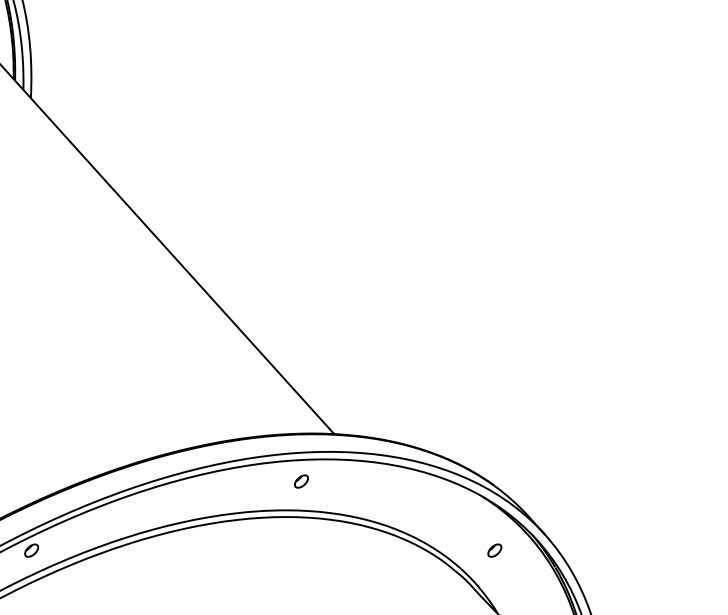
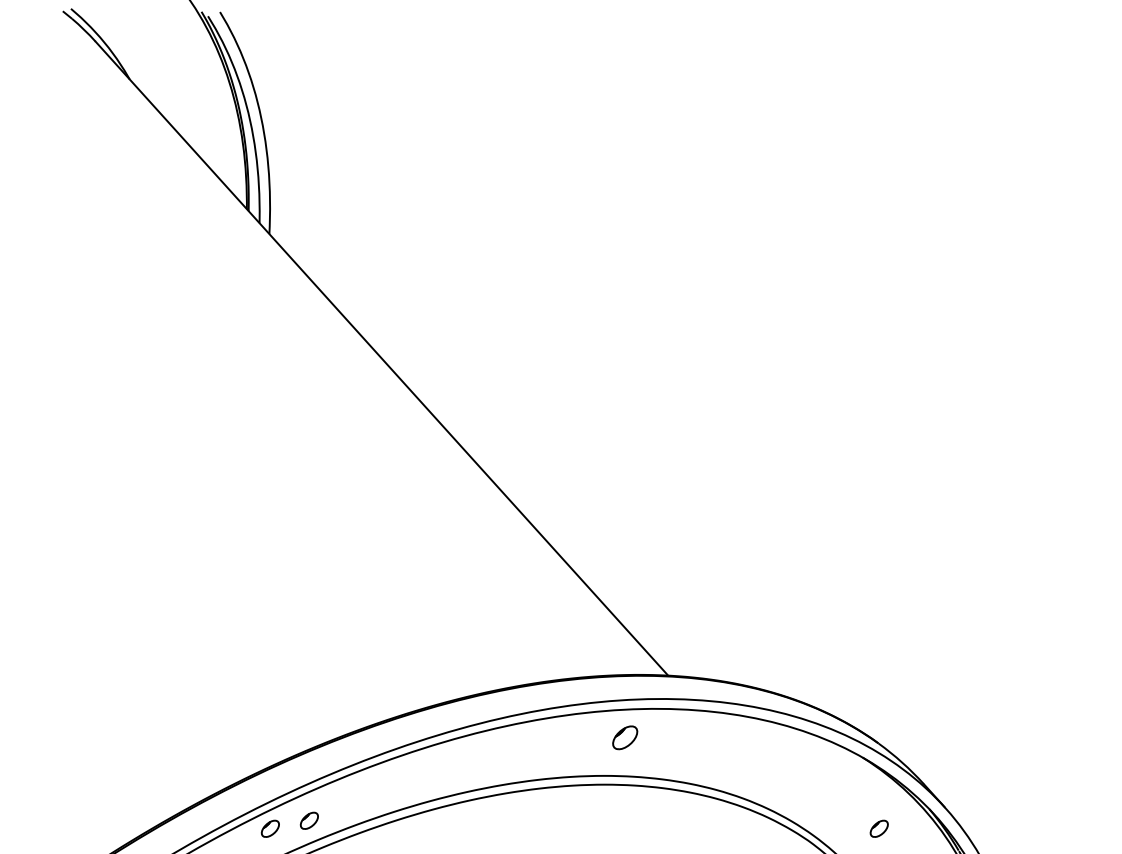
part: (301, 481) -> (624, 738), size x1.4
part: (60, 544) -> (308, 820), added

